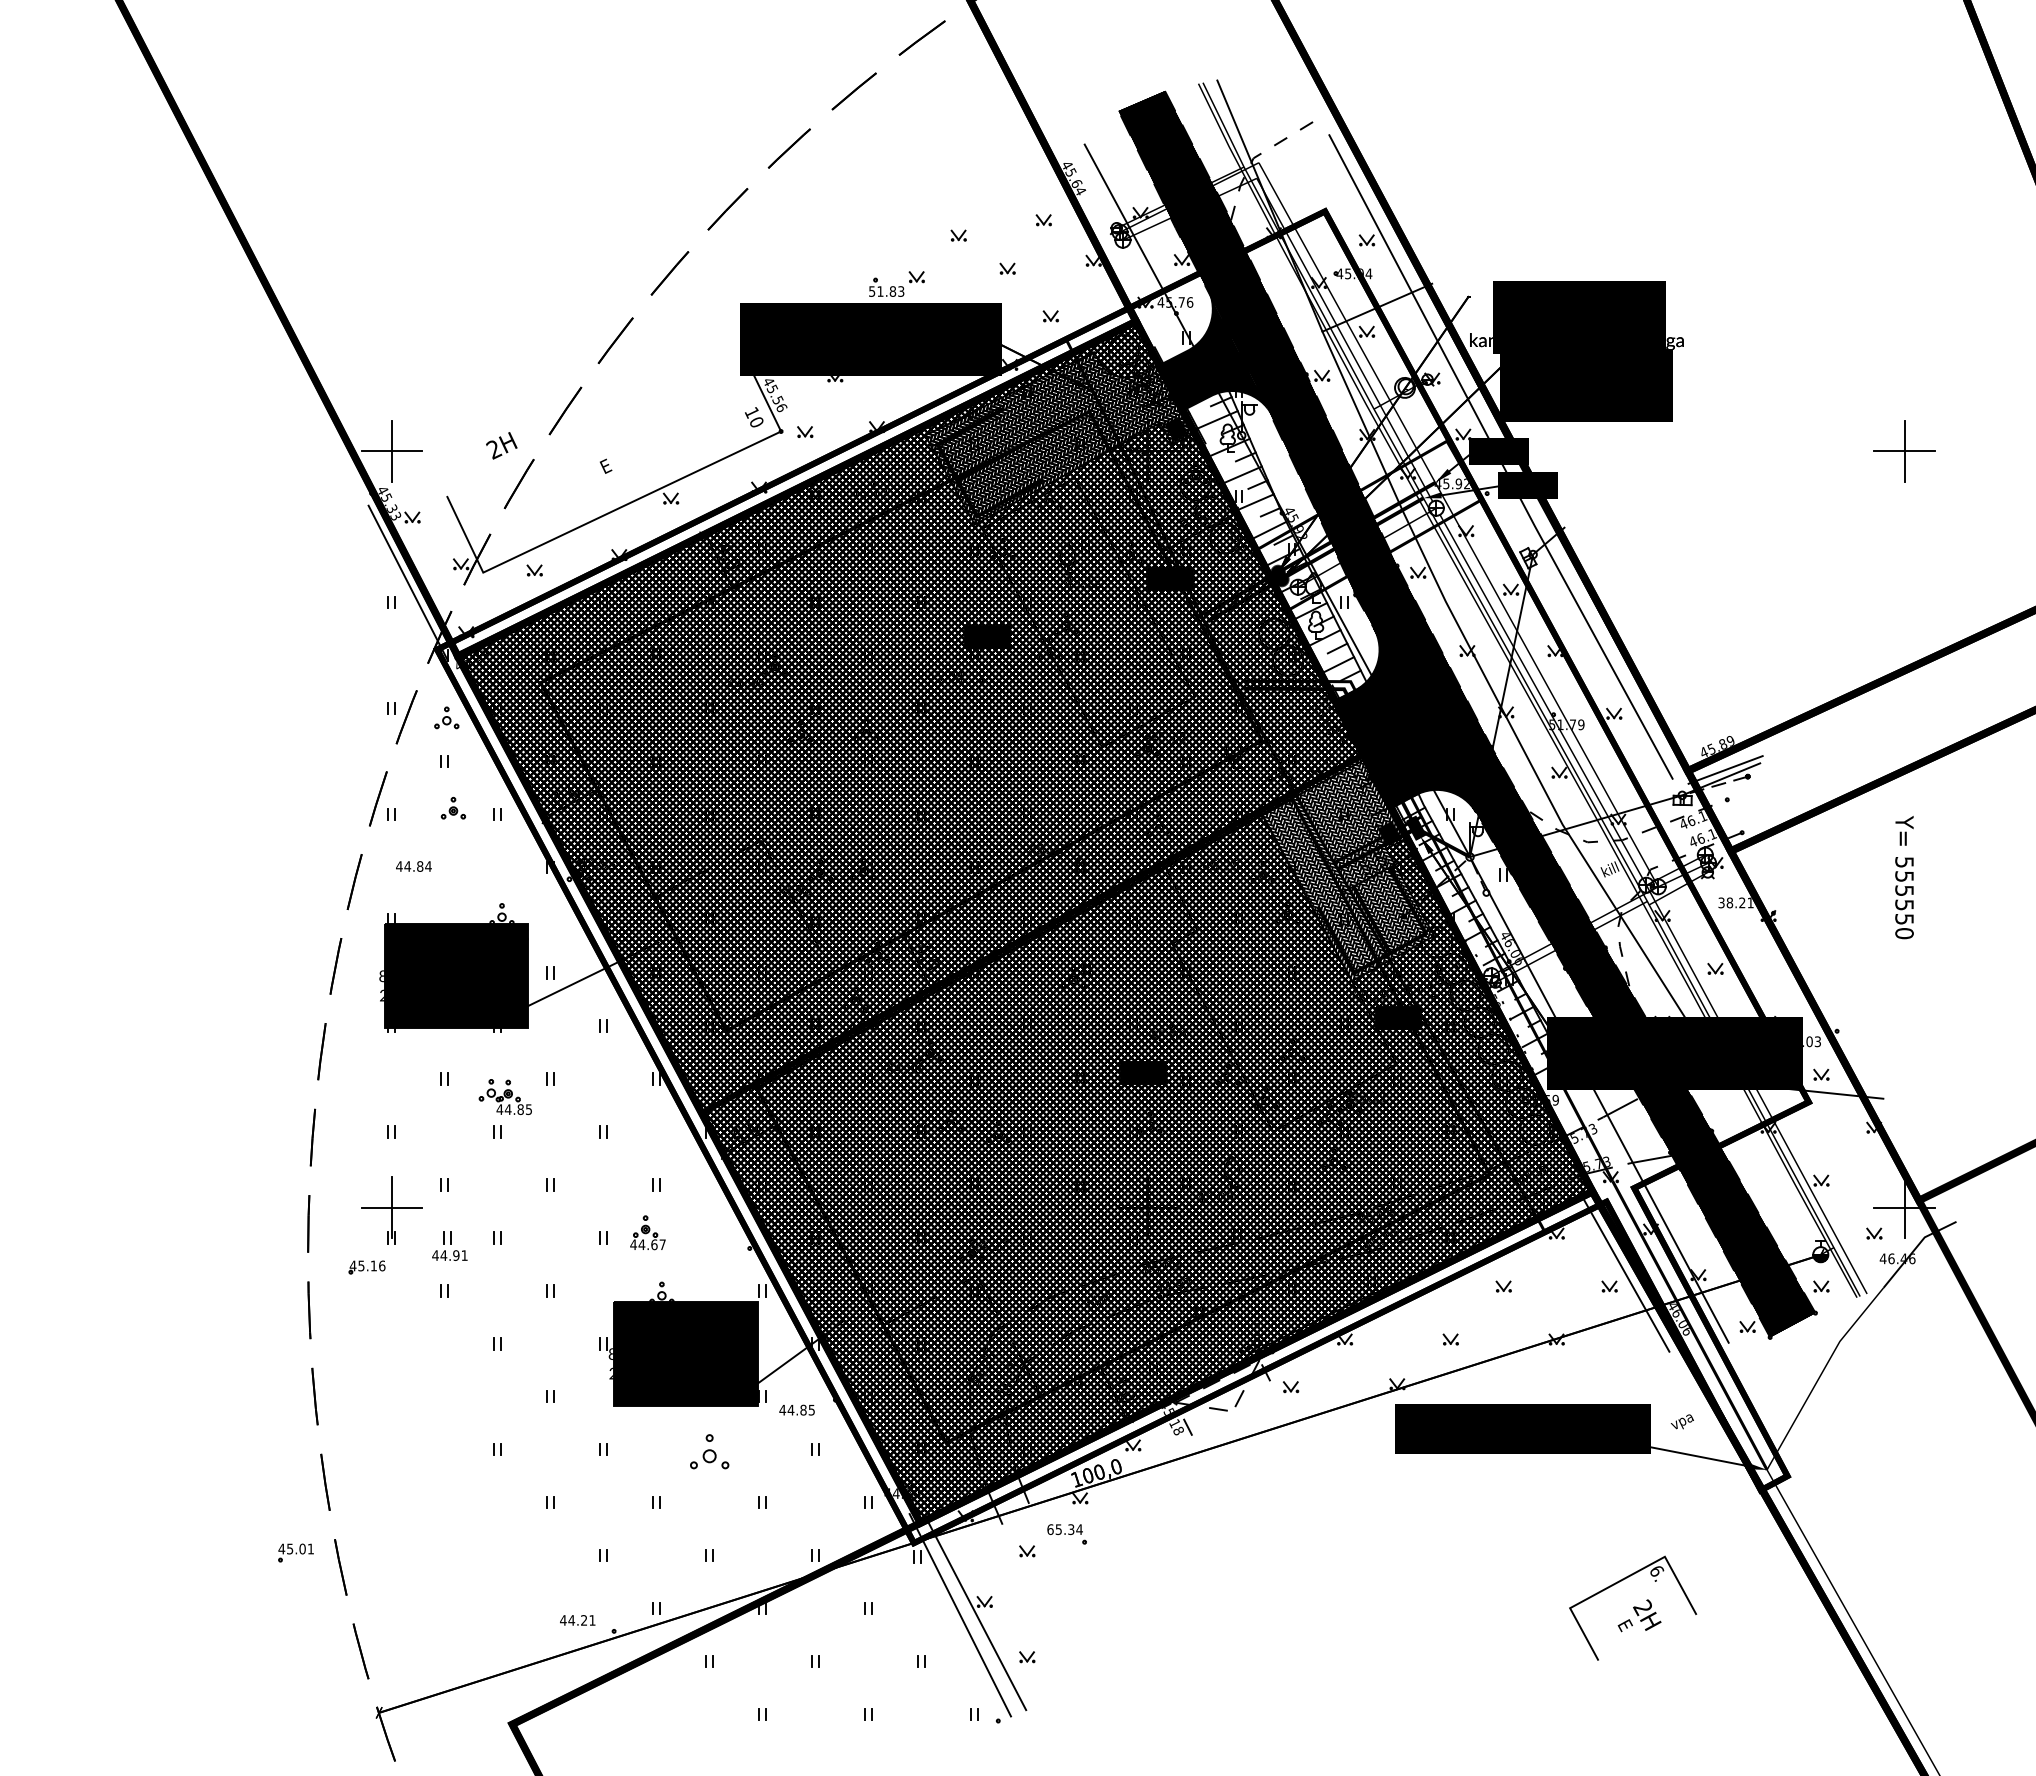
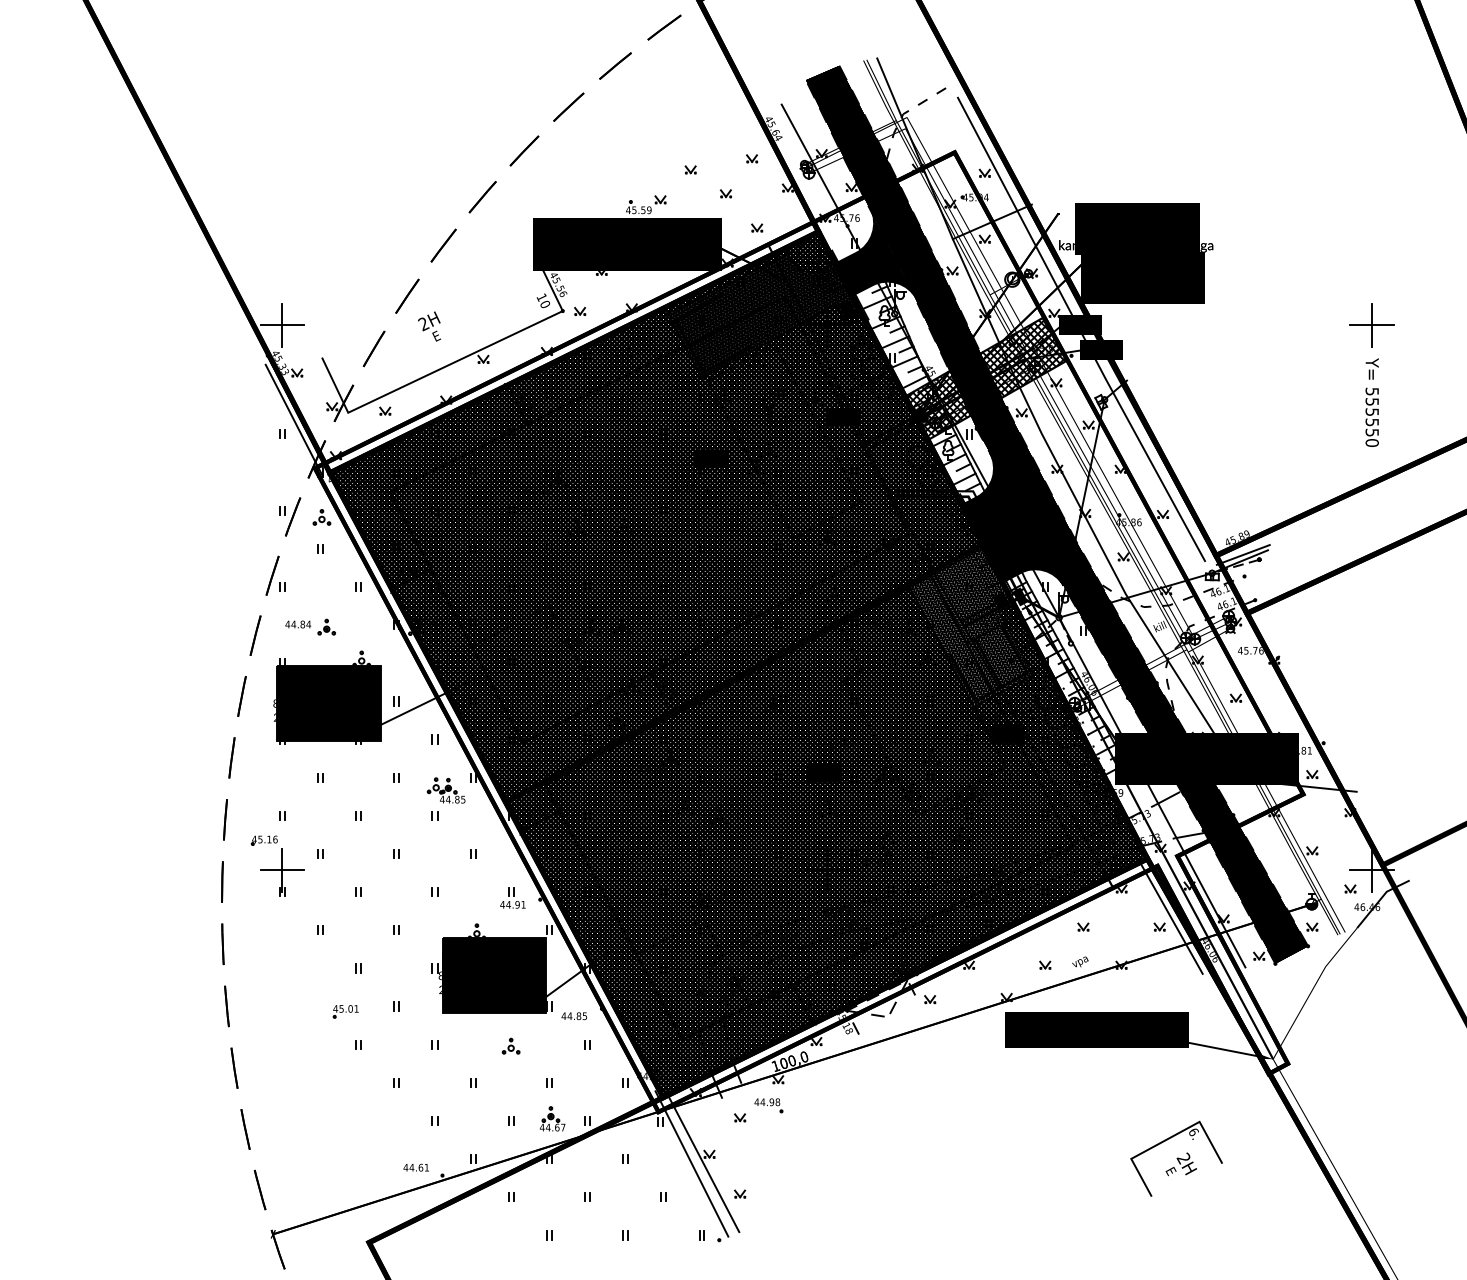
text: (886, 291) -> (638, 210), 51.83 -> 45.59
text: (501, 445) -> (429, 321), moved
hatch: (1368, 526) -> (986, 379), added
text: (1566, 724) -> (1128, 522), 51.79 -> 45.86
part: (452, 807) -> (326, 626), moved
text: (1904, 877) -> (1372, 402), moved
text: (1735, 902) -> (1250, 650), 38.21 -> 45.76
text: (1813, 1041) -> (1306, 750), 49.03 -> 45.81
part: (504, 1096) -> (445, 790), moved
part: (647, 1232) -> (552, 1118), moved
part: (449, 1245) -> (512, 897), moved
part: (366, 1267) -> (264, 840), moved
text: (1681, 1421) -> (1079, 961), moved
part: (708, 1451) -> (510, 1046), size x0.62
text: (1064, 1529) -> (767, 1102), 65.34 -> 44.98
part: (295, 1552) -> (345, 1011), moved
text: (584, 1620) -> (421, 1167), 44.21 -> 44.61

